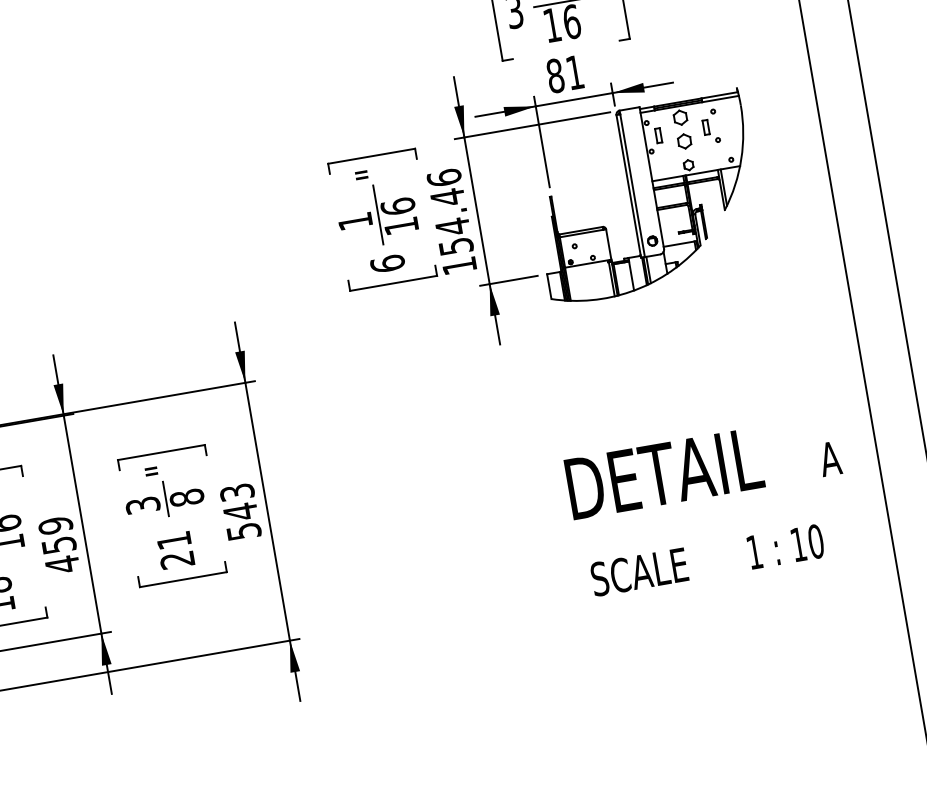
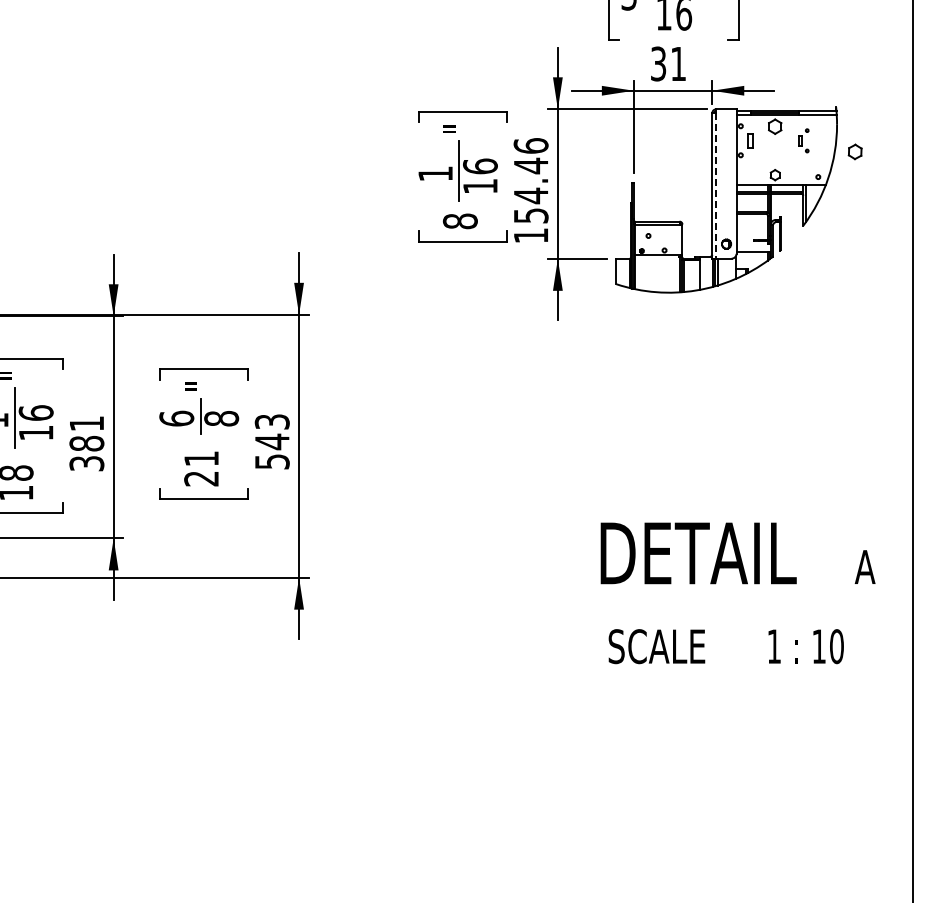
text: (555, 75) -> (658, 63), 81 -> 31
part: (710, 126) -> (803, 140), size x0.7
part: (683, 141) -> (854, 151), moved
line: (632, 185) -> (716, 185), solid -> dashed
text: (386, 264) -> (459, 221), 6 -> 8
text: (142, 505) -> (176, 418), 3 -> 6
text: (709, 506) -> (737, 593), moved
text: (58, 546) -> (86, 444), 459 -> 381

